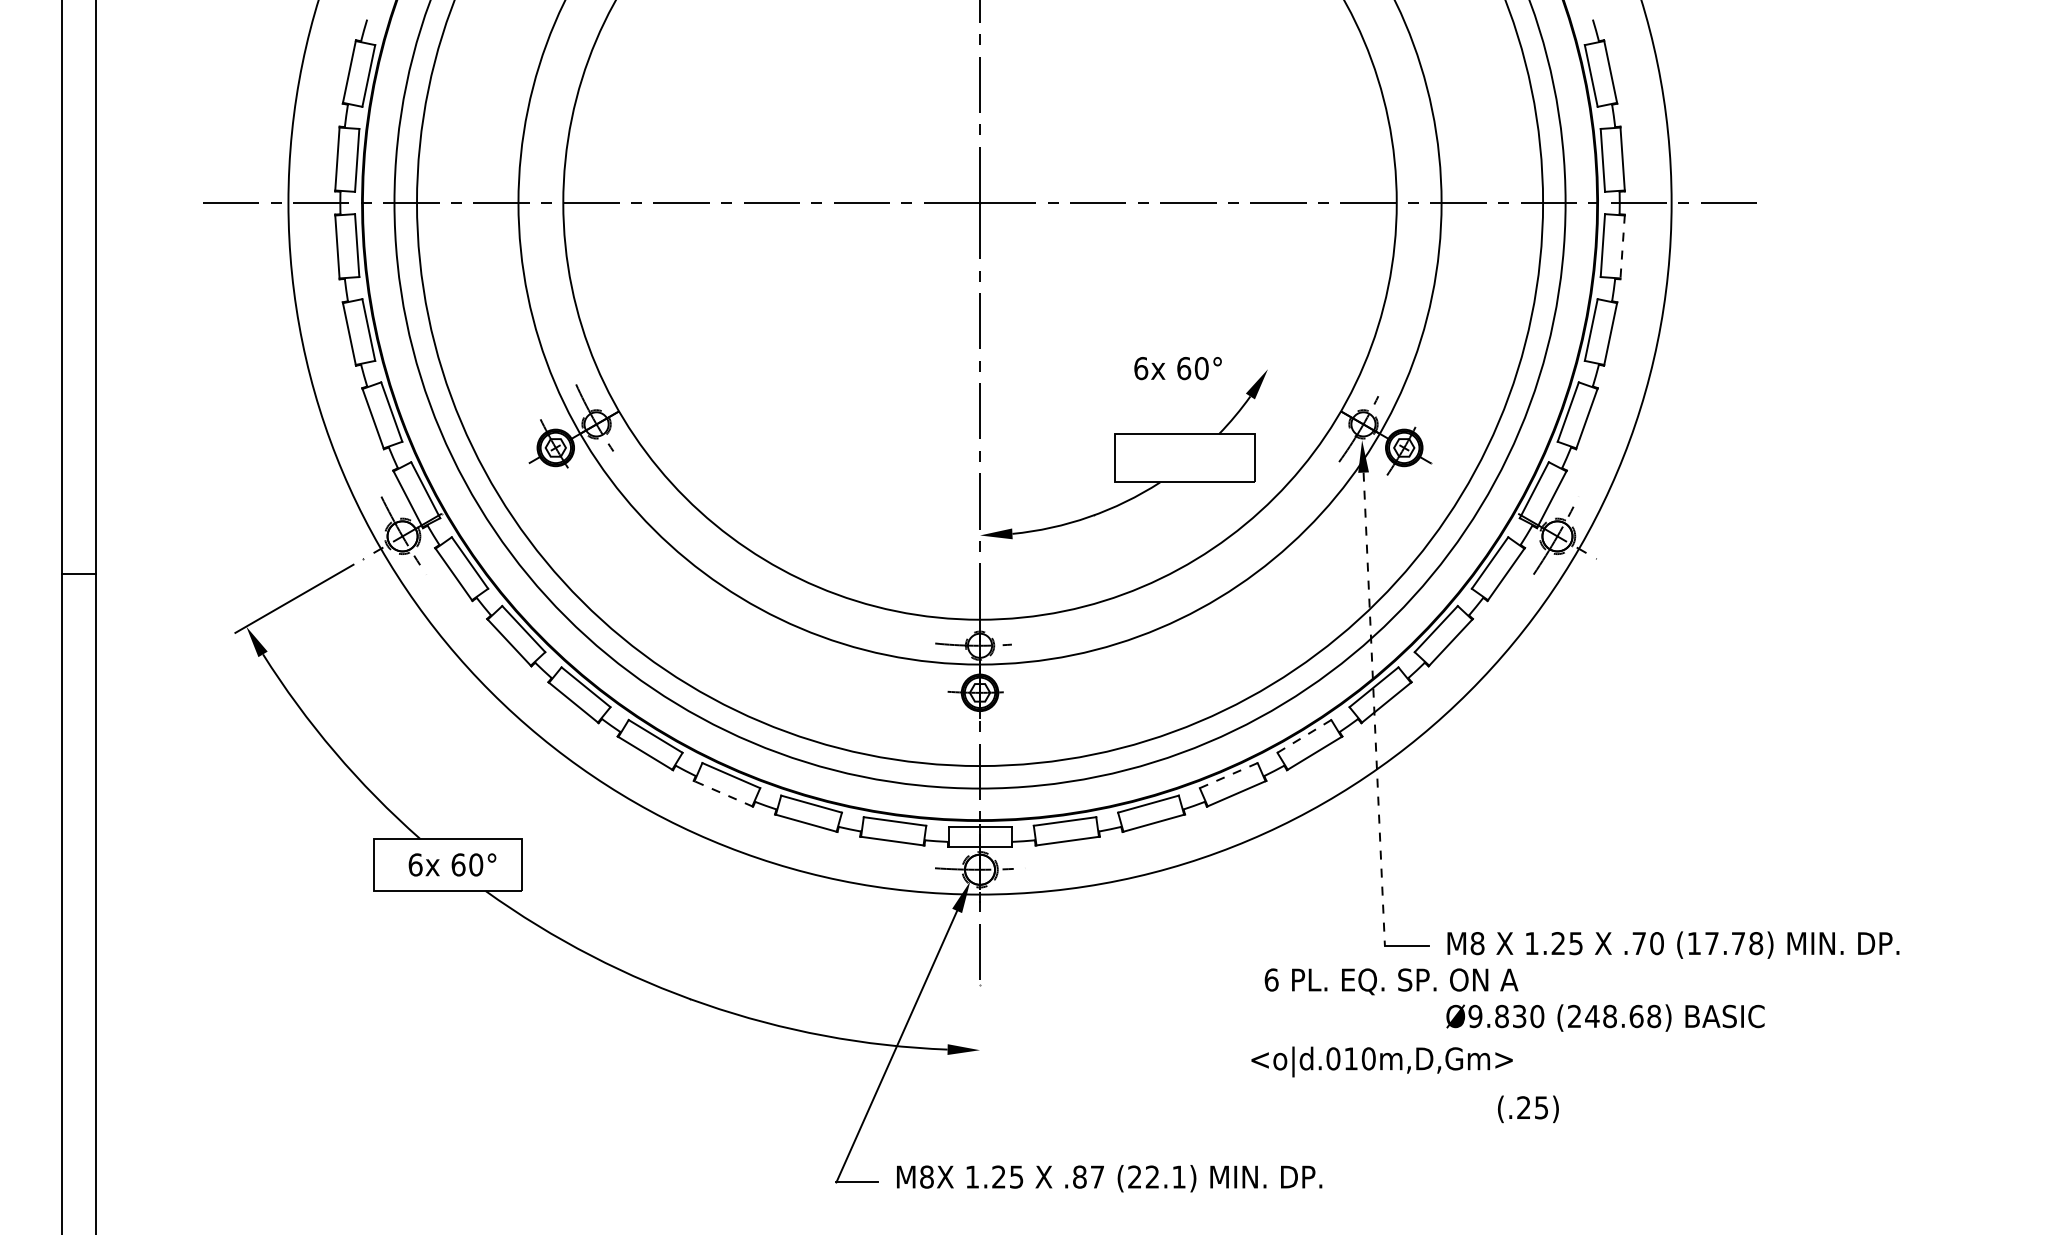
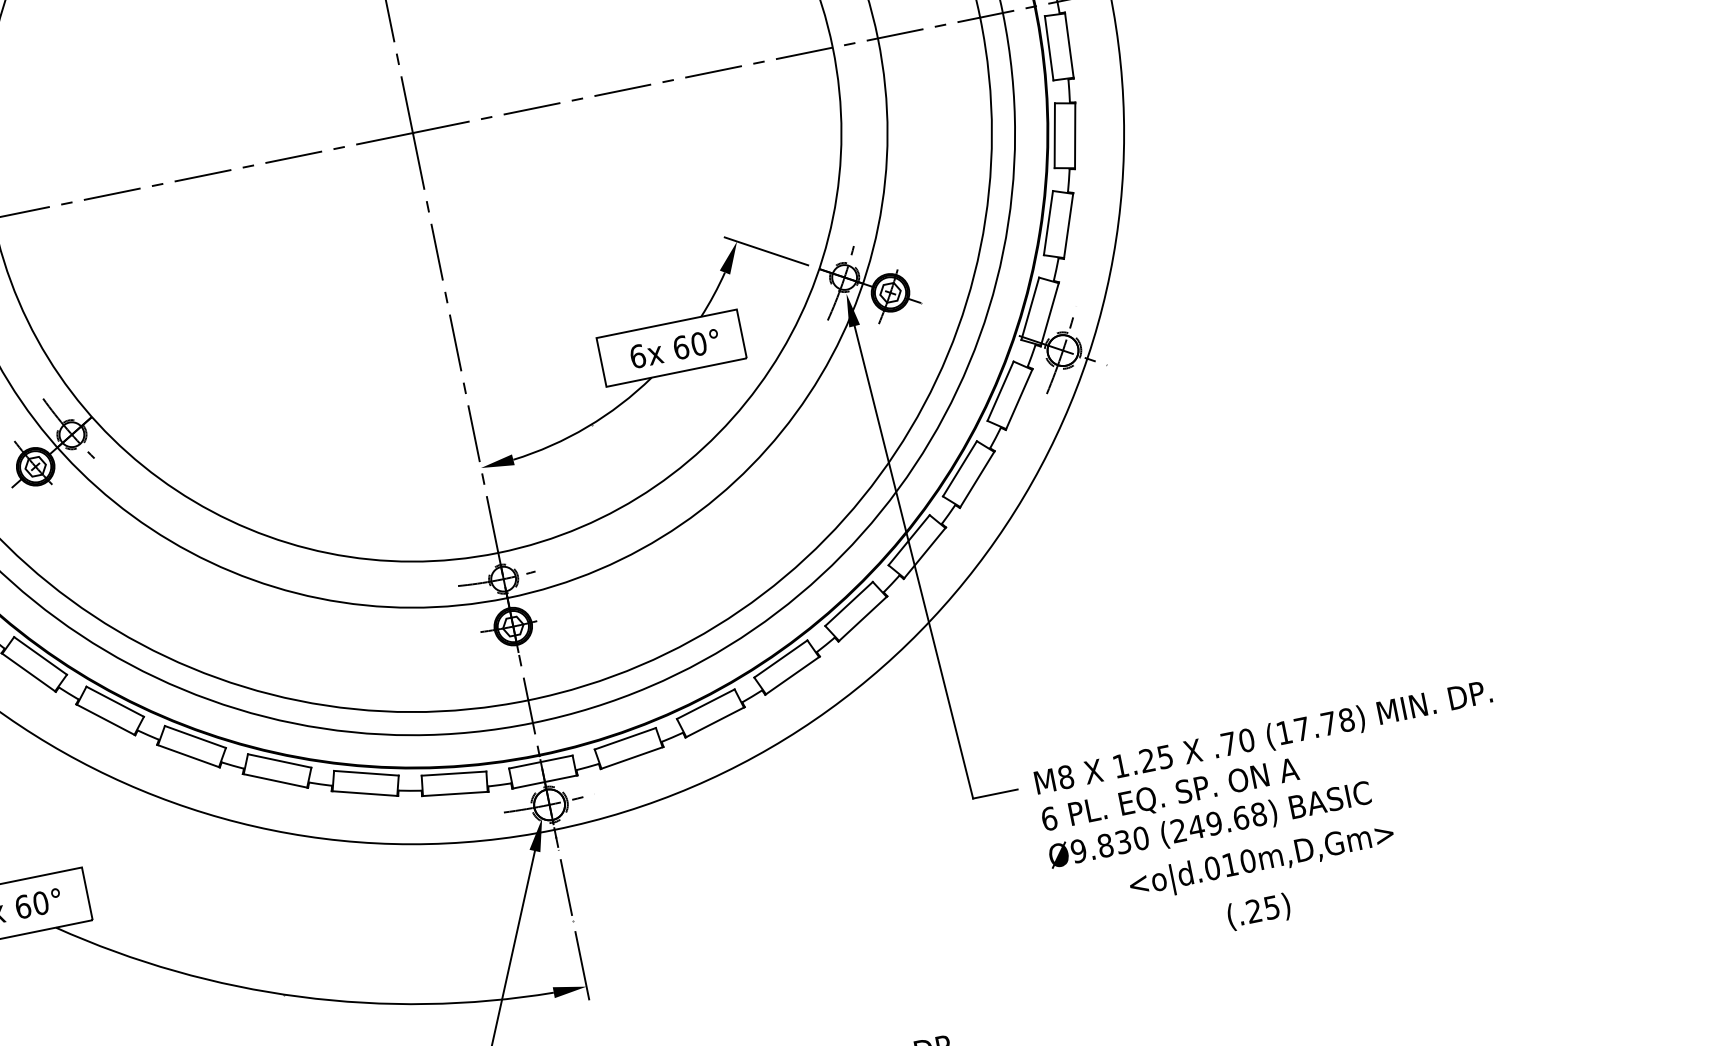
line: (1622, 247) -> (1069, 46), dashed -> solid
text: (1177, 368) -> (674, 348), moved
line: (1294, 383) -> (766, 250), added
line: (1374, 709) -> (914, 562), dashed -> solid
line: (1304, 736) -> (849, 604), dashed -> solid
line: (1228, 775) -> (780, 658), dashed -> solid
line: (722, 793) -> (274, 780), dashed -> solid
text: (1391, 981) -> (1170, 795), moved
text: (1609, 1016) -> (1213, 823), (248.68) -> (249.68)
line: (980, 1029) -> (582, 965), added
text: (1381, 1061) -> (1261, 861), moved
text: (1528, 1108) -> (1258, 911), moved

